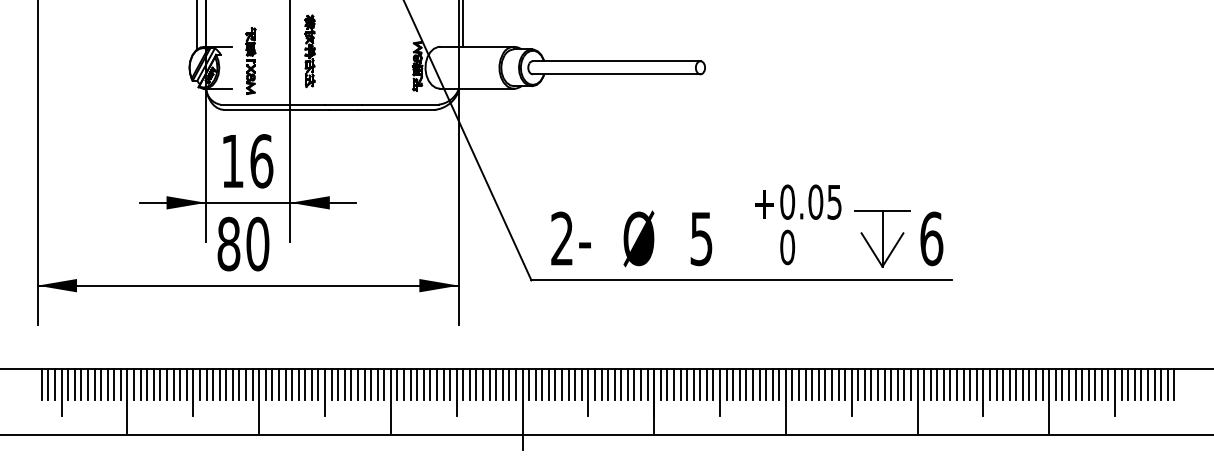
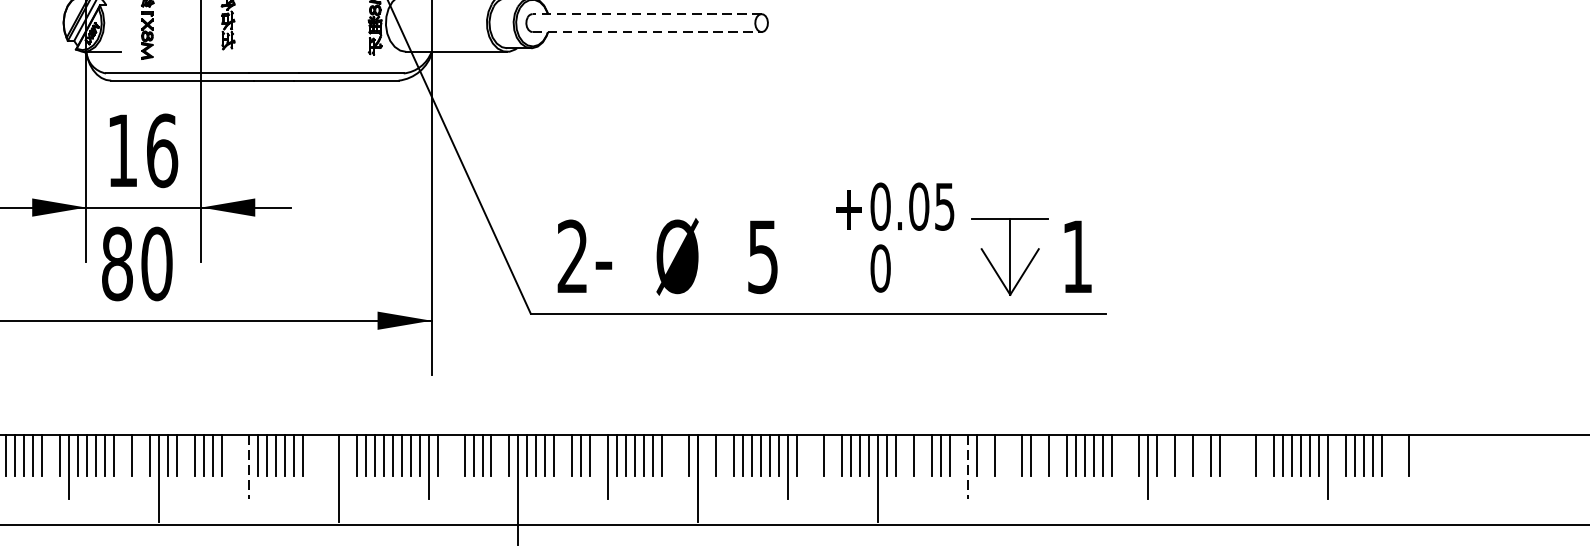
line: (616, 61) -> (646, 14), solid -> dashed
line: (616, 74) -> (646, 32), solid -> dashed
text: (931, 238) -> (1077, 256), 6 -> 1
line: (180, 384) -> (51, 455), removed
line: (232, 384) -> (122, 455), removed
line: (246, 384) -> (141, 455), removed
line: (278, 384) -> (185, 455), removed
line: (311, 384) -> (230, 455), removed
line: (318, 384) -> (239, 455), removed
line: (371, 384) -> (312, 455), removed
line: (377, 384) -> (320, 455), removed
line: (384, 384) -> (329, 455), removed
line: (397, 384) -> (347, 455), removed
line: (469, 384) -> (446, 455), removed
line: (476, 384) -> (455, 455), removed
line: (509, 384) -> (500, 455), removed
line: (555, 384) -> (563, 455), removed
line: (581, 384) -> (599, 455), removed
line: (634, 384) -> (671, 455), removed
line: (641, 384) -> (681, 455), removed
line: (660, 384) -> (706, 455), removed
line: (673, 384) -> (724, 455), removed
line: (733, 384) -> (806, 455), removed
line: (739, 384) -> (814, 455), removed
line: (752, 384) -> (832, 455), removed
line: (805, 384) -> (905, 455), removed
line: (818, 384) -> (922, 455), removed
line: (845, 384) -> (959, 455), removed
line: (864, 384) -> (985, 455), removed
line: (878, 384) -> (1004, 455), removed
line: (884, 384) -> (1012, 455), removed
line: (904, 384) -> (1040, 455), removed
line: (963, 384) -> (1120, 455), removed
line: (970, 384) -> (1130, 455), removed
line: (996, 384) -> (1165, 455), removed
line: (1009, 384) -> (1183, 455), removed
line: (1022, 384) -> (1201, 455), removed
line: (1042, 384) -> (1228, 455), removed
line: (1055, 384) -> (1246, 455), removed
line: (1068, 384) -> (1264, 455), removed
line: (1121, 384) -> (1336, 455), removed
line: (1161, 384) -> (1391, 455), removed
line: (1167, 384) -> (1399, 455), removed
line: (325, 393) -> (249, 468), solid -> dashed
line: (851, 393) -> (967, 468), solid -> dashed
line: (917, 400) -> (1058, 477), removed
line: (1049, 400) -> (1238, 477), removed

